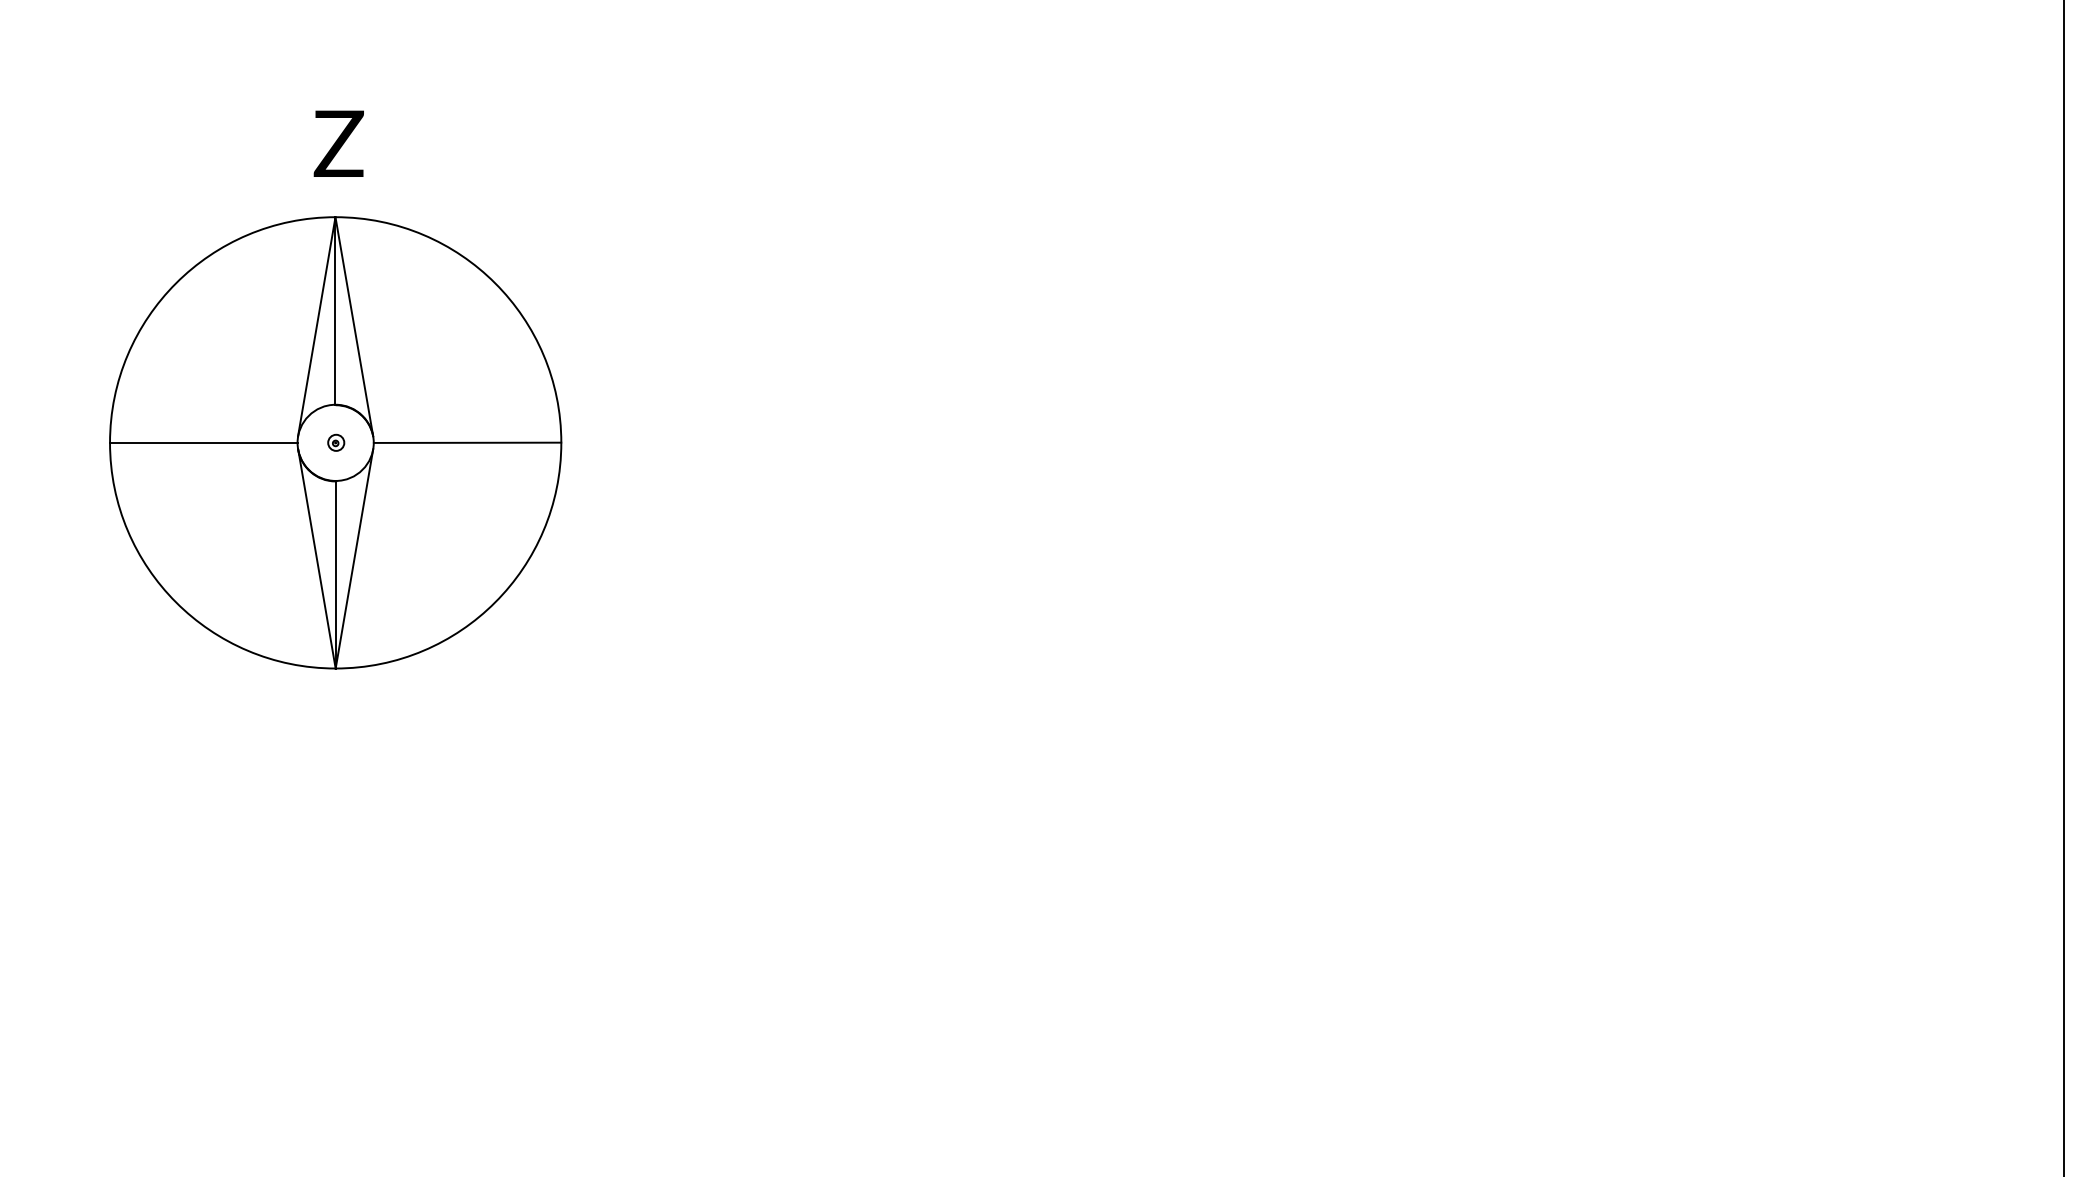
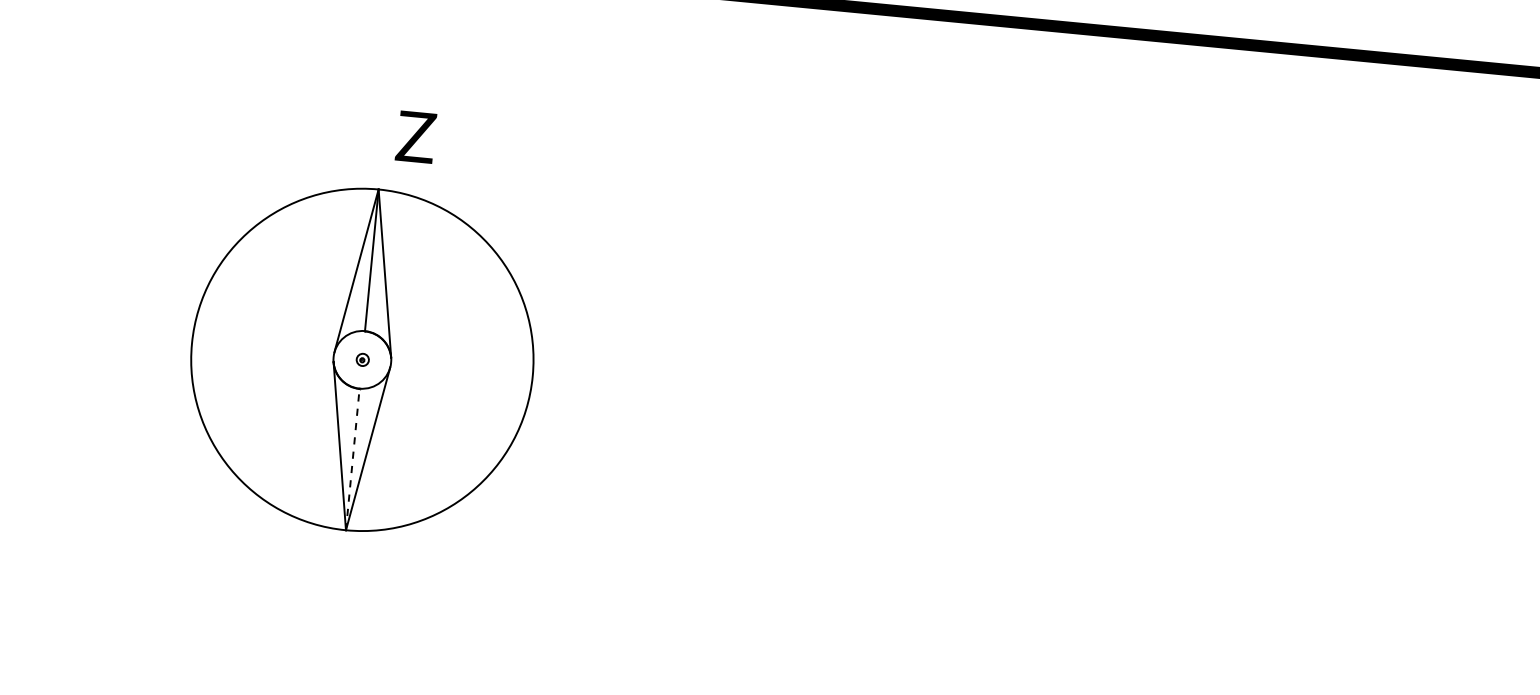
text: (338, 143) -> (415, 136), moved
line: (203, 442) -> (262, 350), removed
line: (467, 442) -> (461, 369), removed
line: (335, 574) -> (352, 459), solid -> dashed

